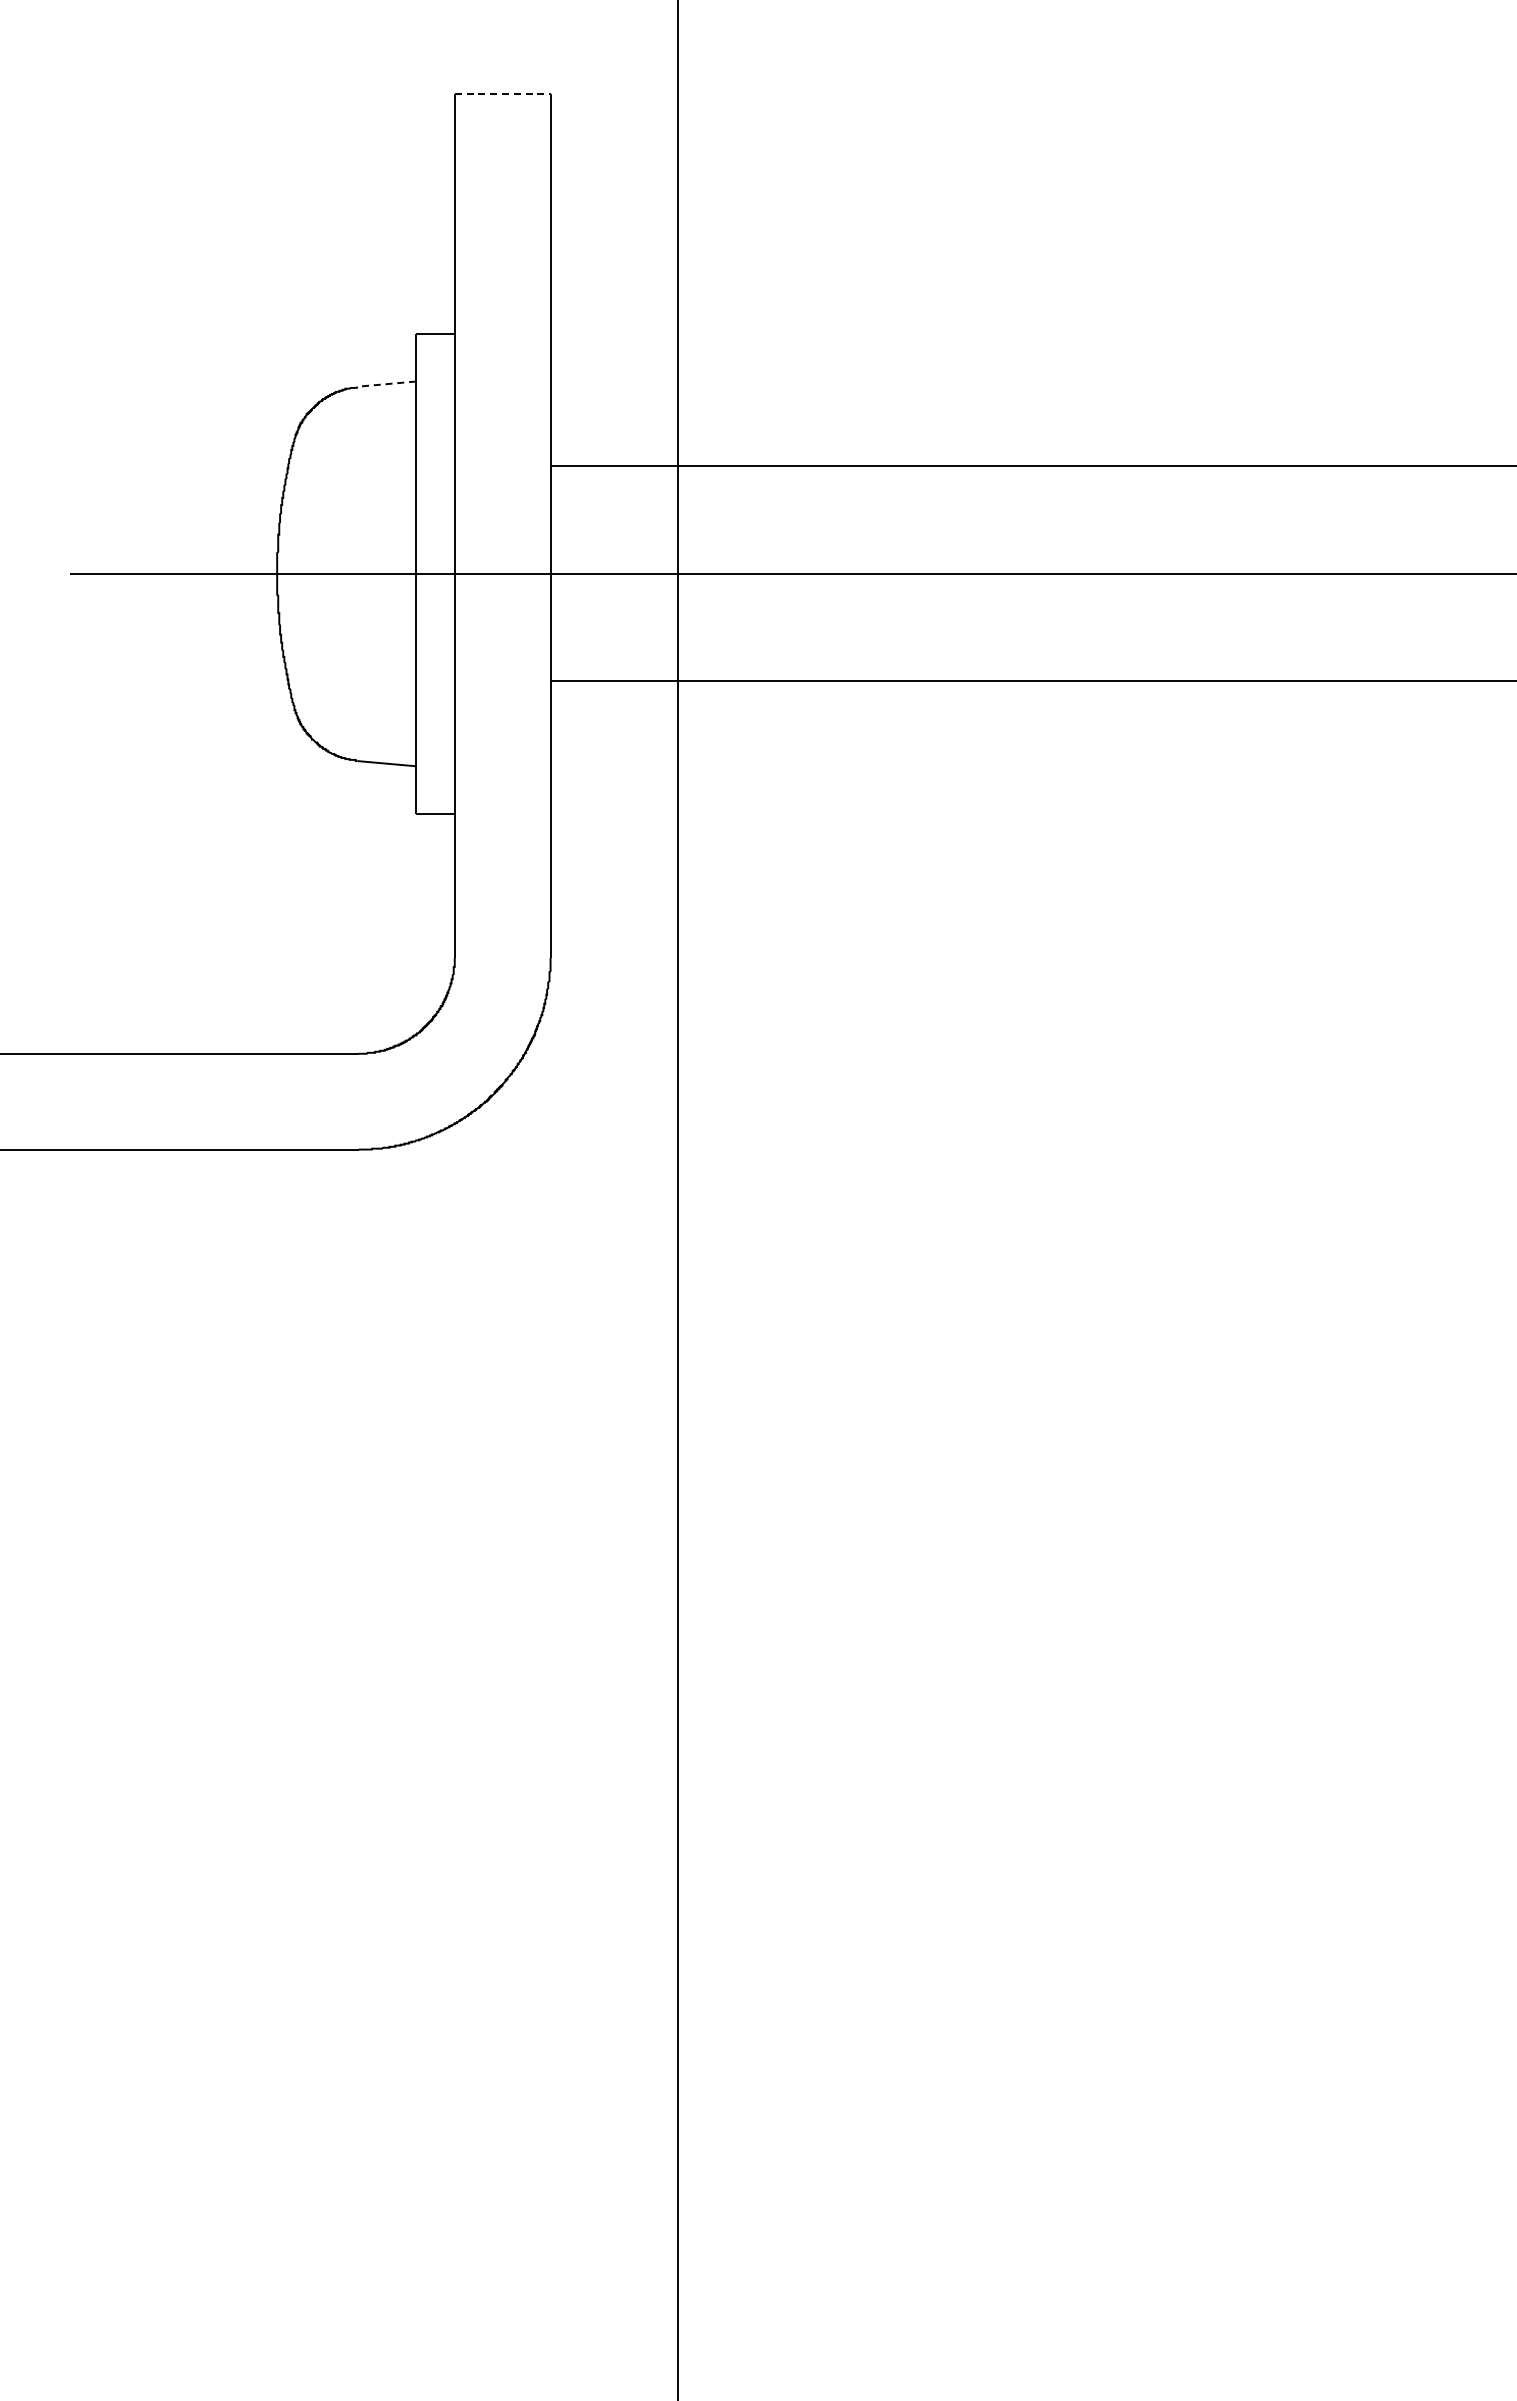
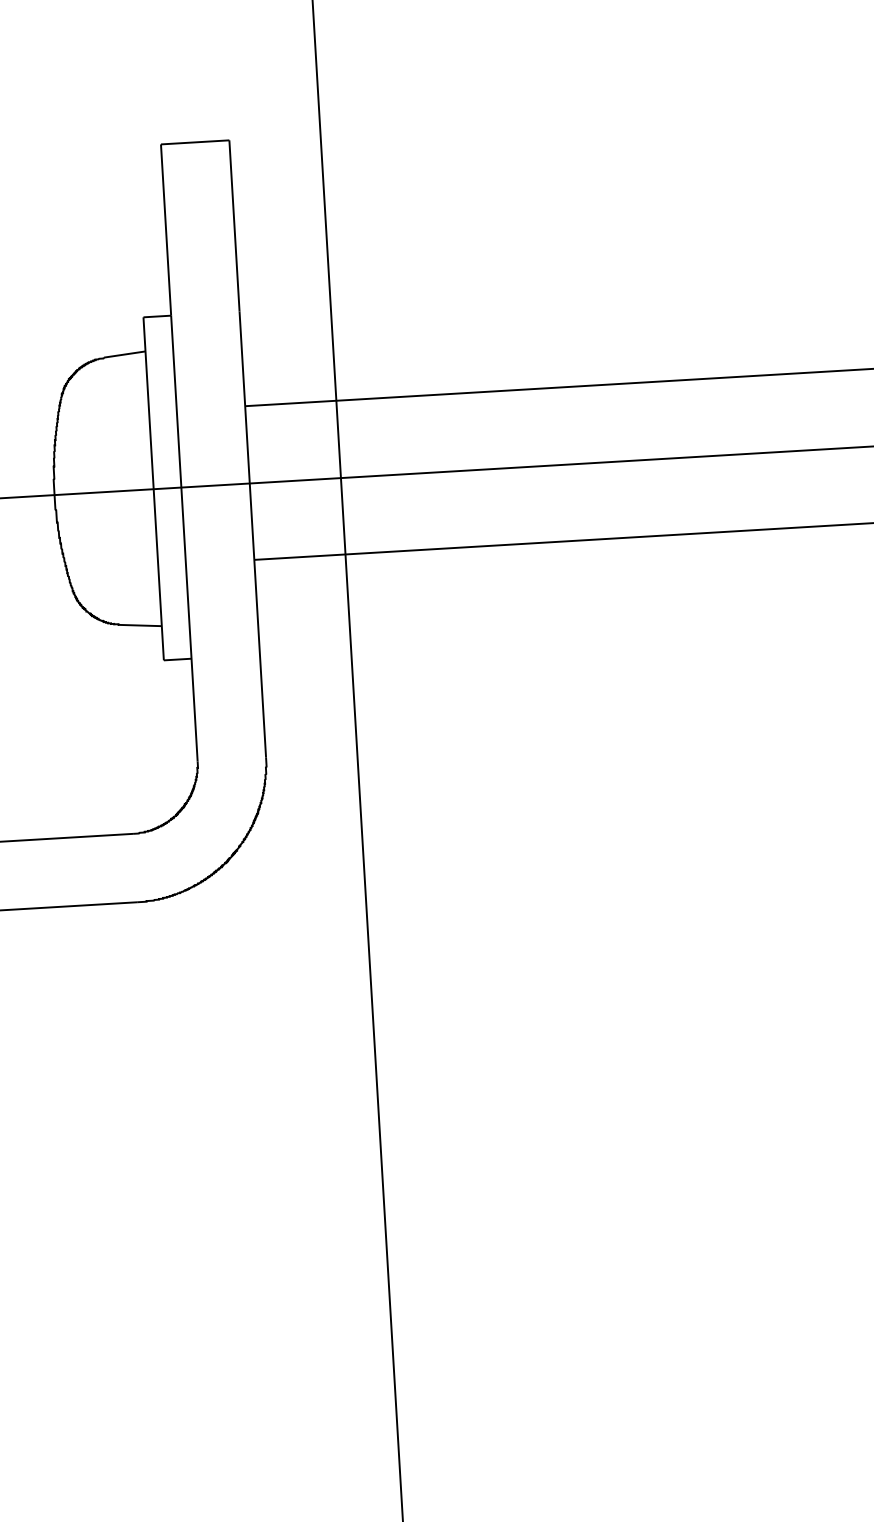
line: (502, 93) -> (195, 142), dashed -> solid
line: (386, 384) -> (124, 354), dashed -> solid

